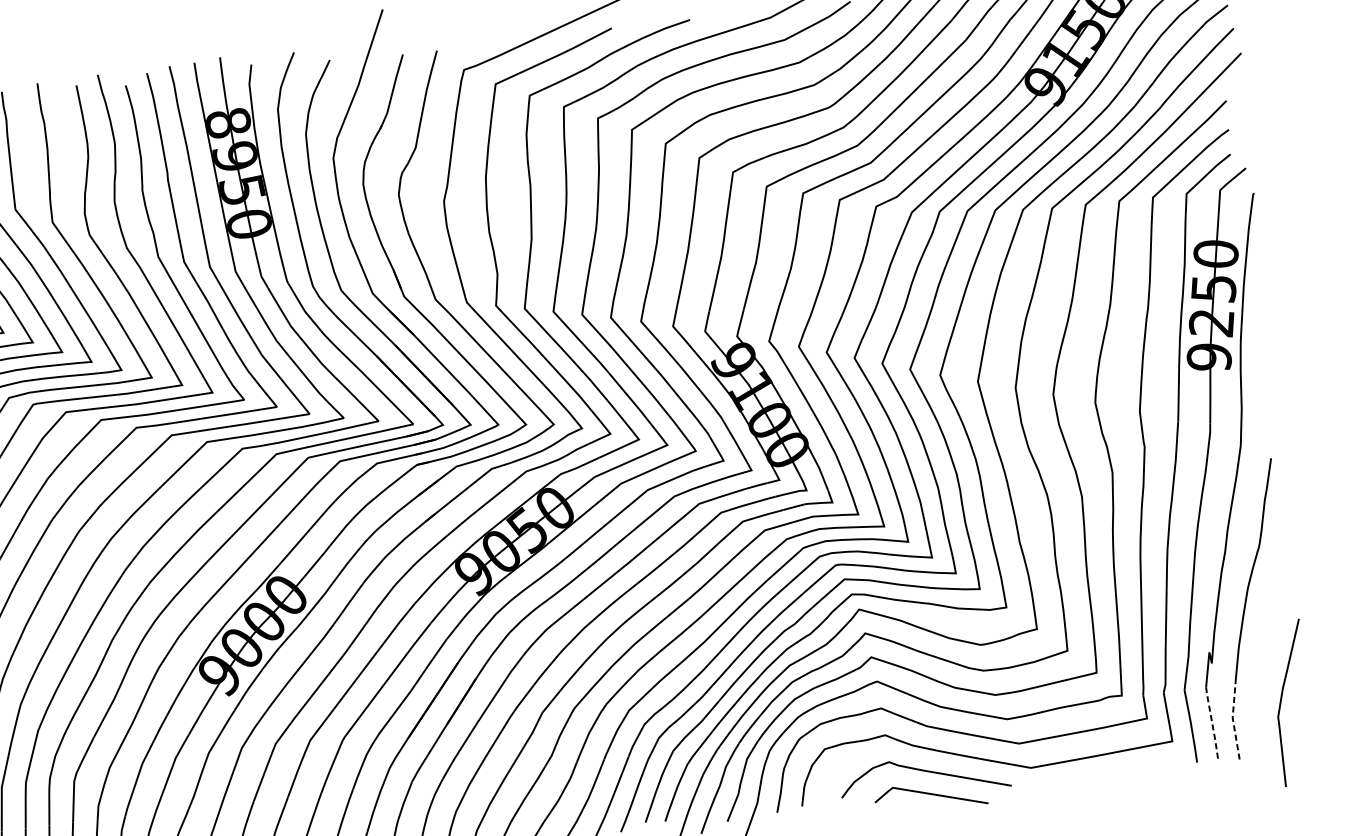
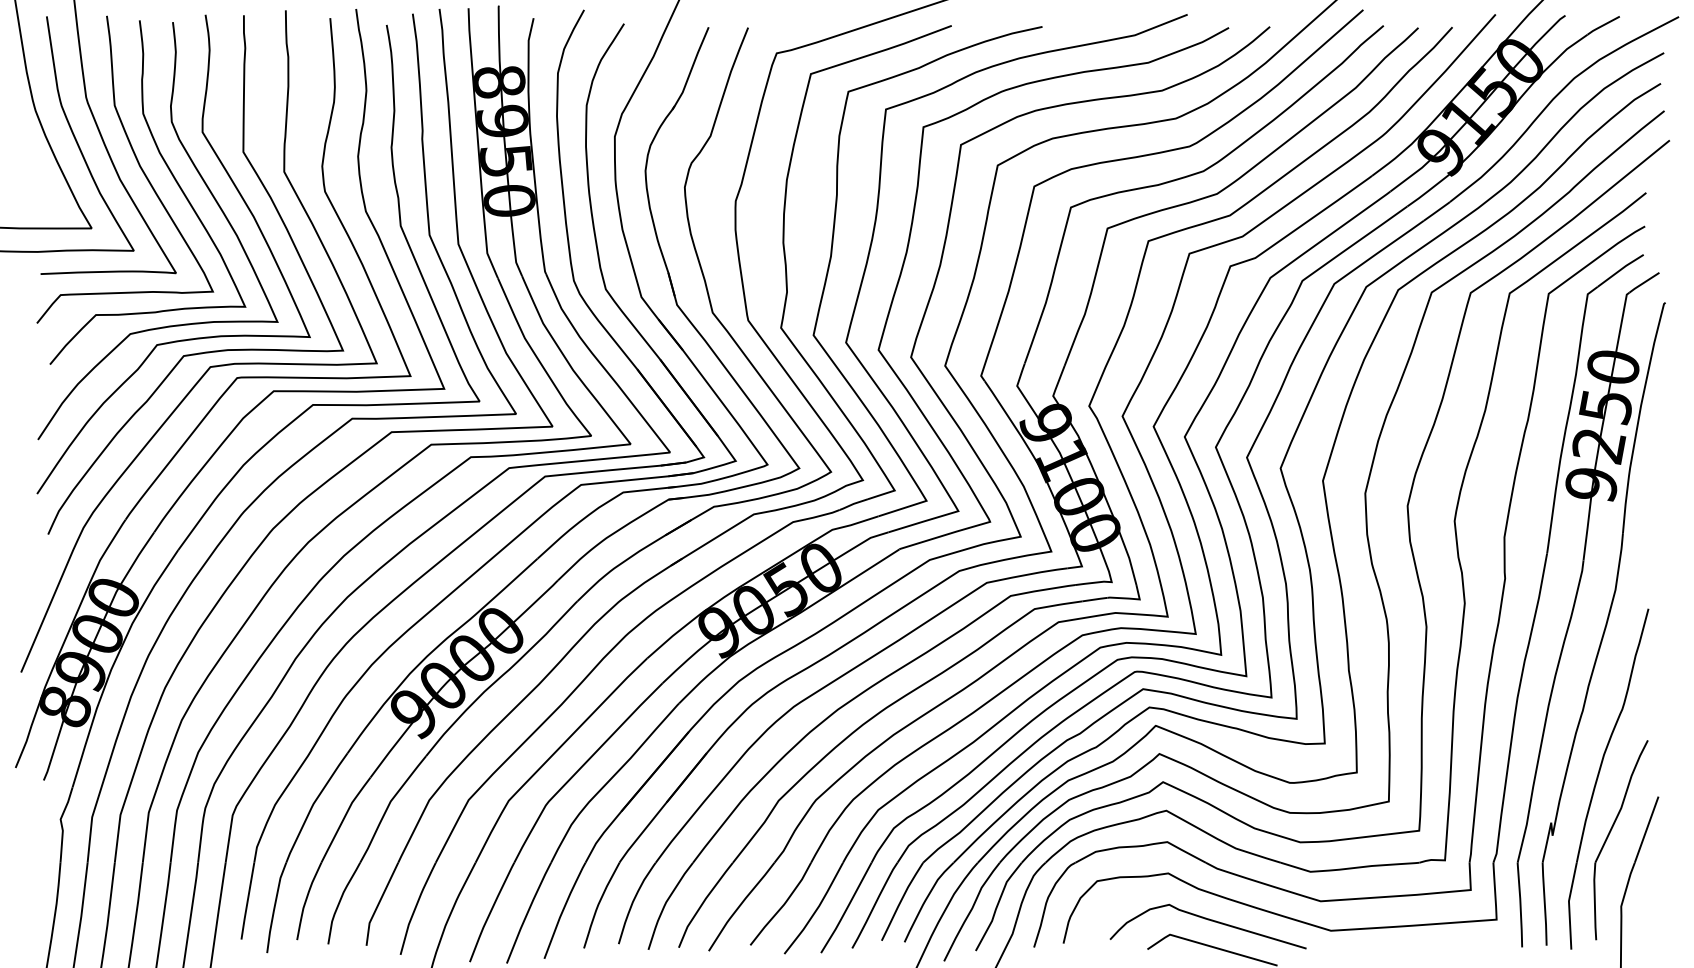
part: (1260, 657) -> (1609, 835), added
line: (1233, 721) -> (1569, 905), dashed -> solid
line: (1211, 722) -> (1544, 903), dashed -> solid

